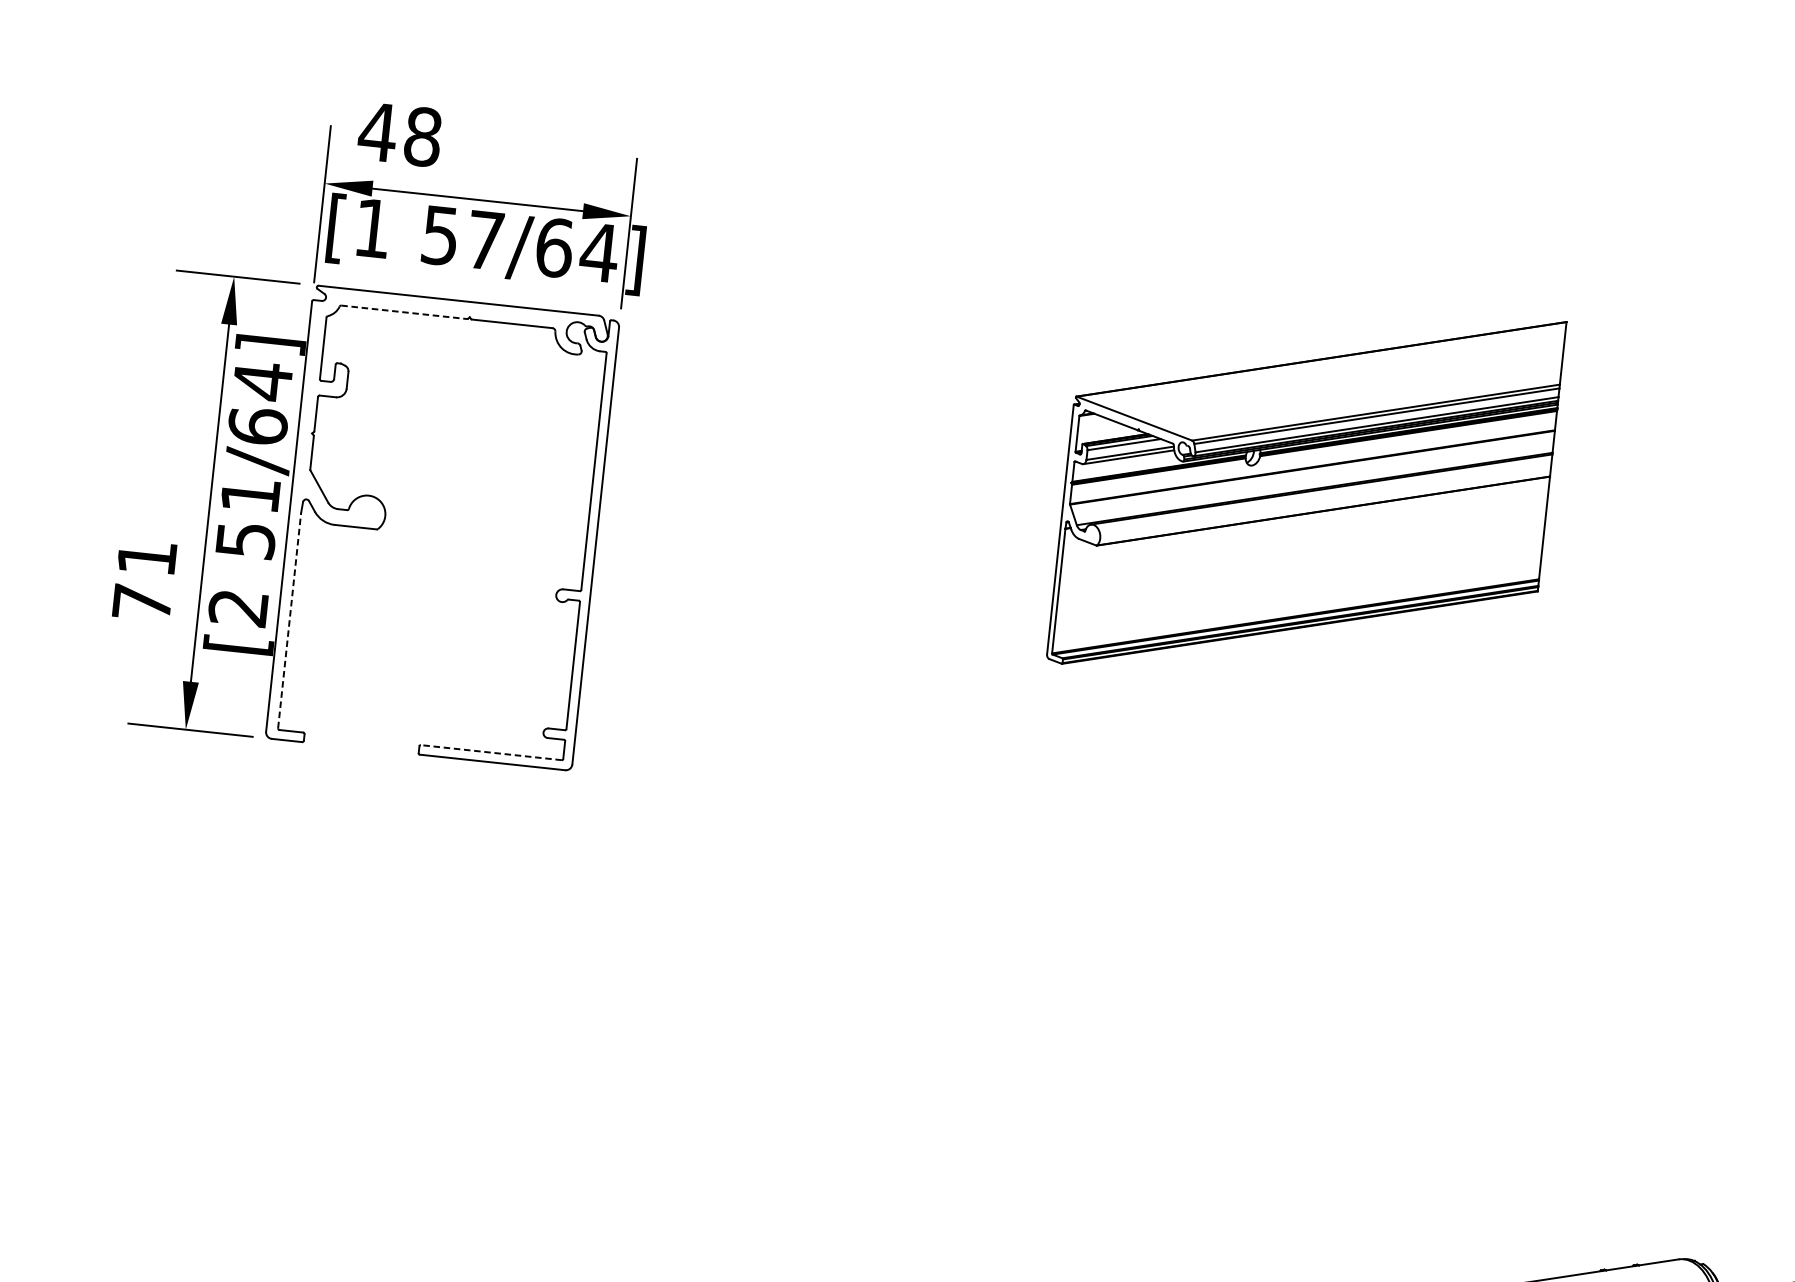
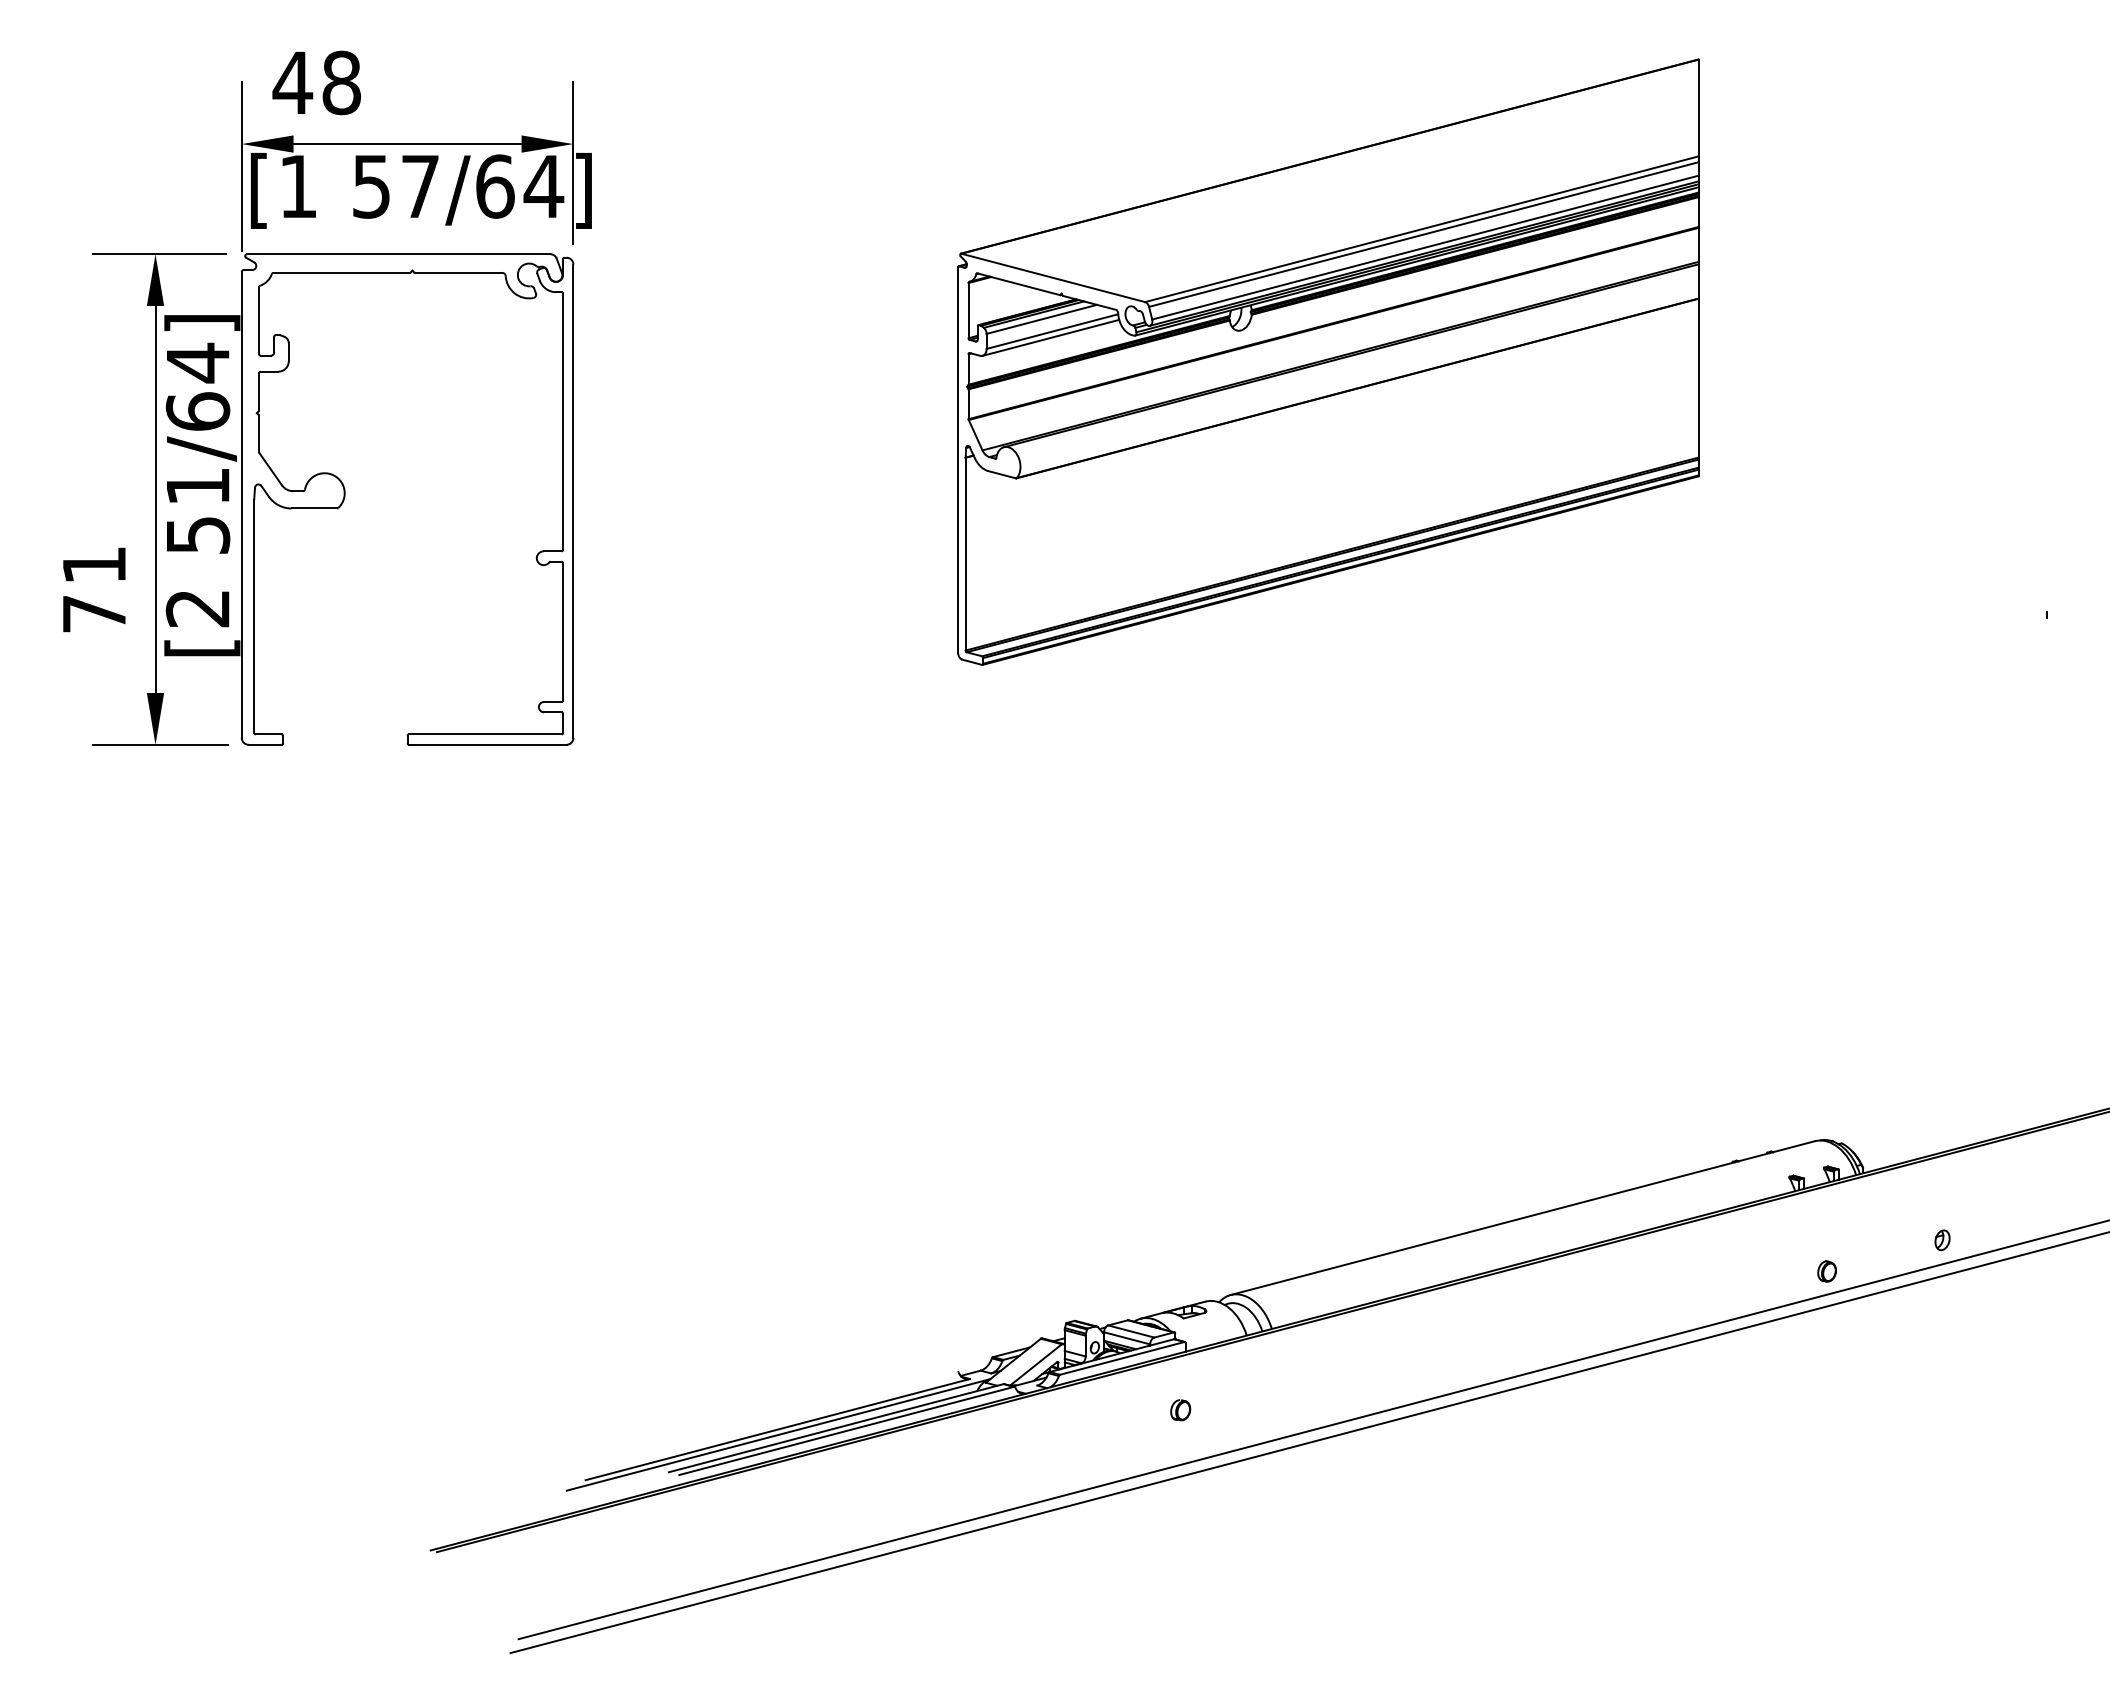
line: (405, 312) -> (342, 272), dashed -> solid
part: (1306, 491) -> (1328, 361), size x1.43
line: (289, 620) -> (254, 616), dashed -> solid
line: (490, 752) -> (484, 734), dashed -> solid

